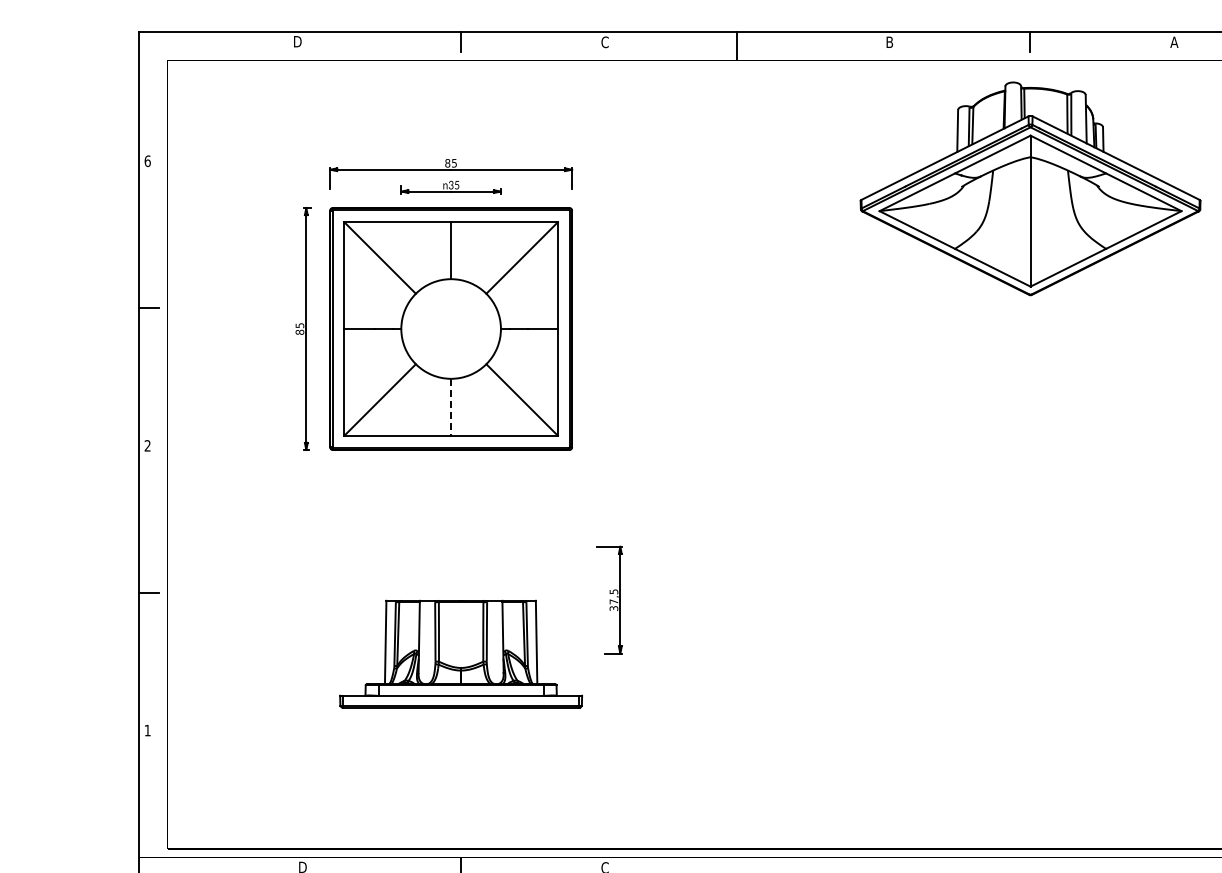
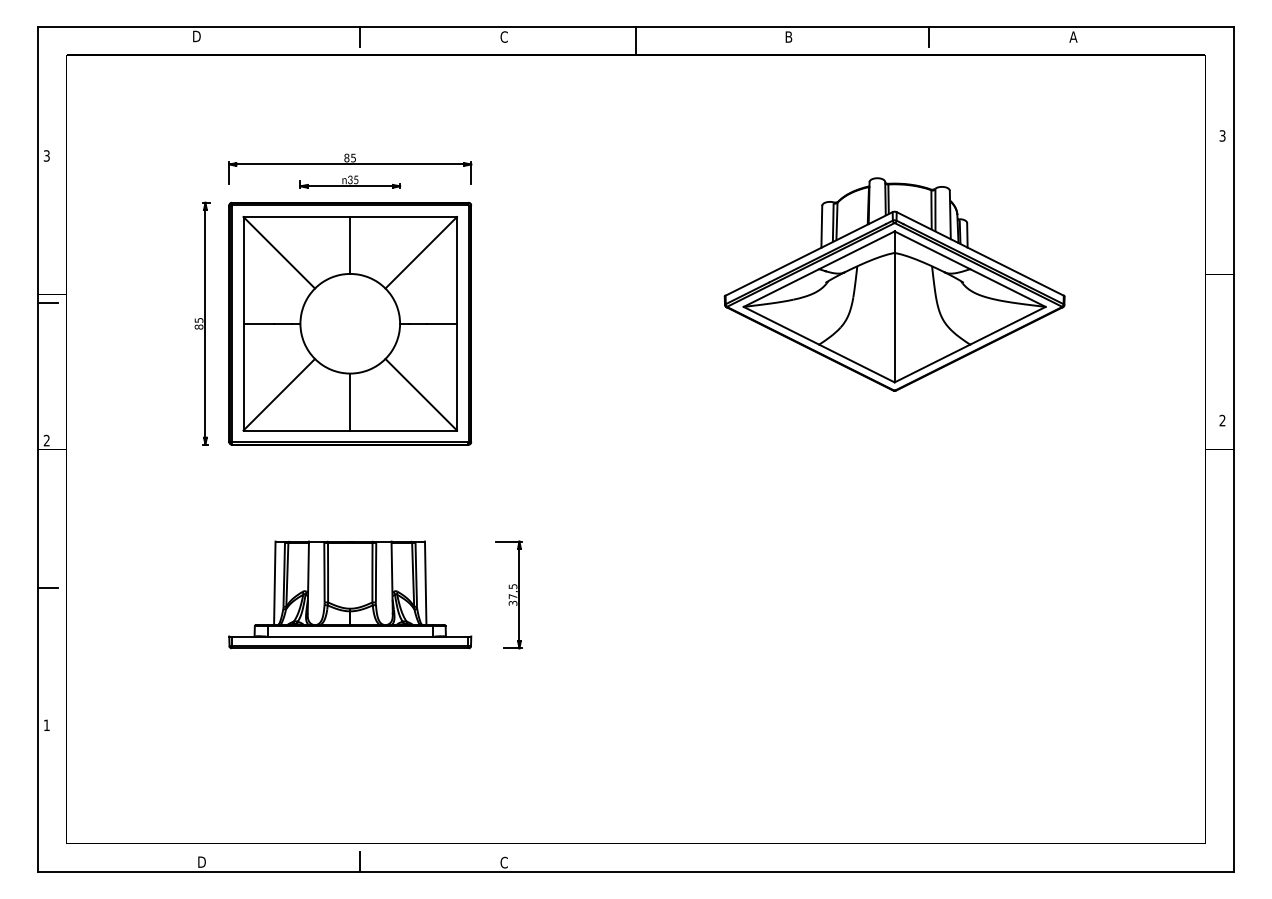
text: (147, 160) -> (46, 155), 6 -> 3
part: (1030, 188) -> (894, 284), moved
line: (451, 407) -> (350, 402), dashed -> solid
part: (461, 653) -> (350, 594), moved

